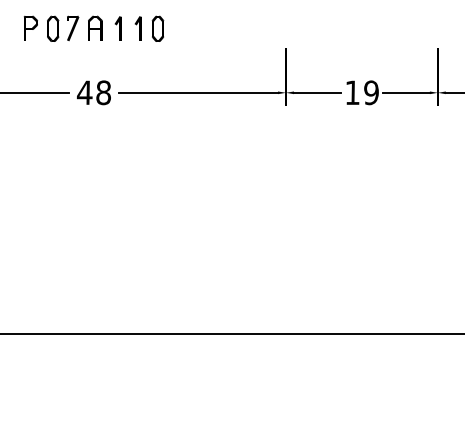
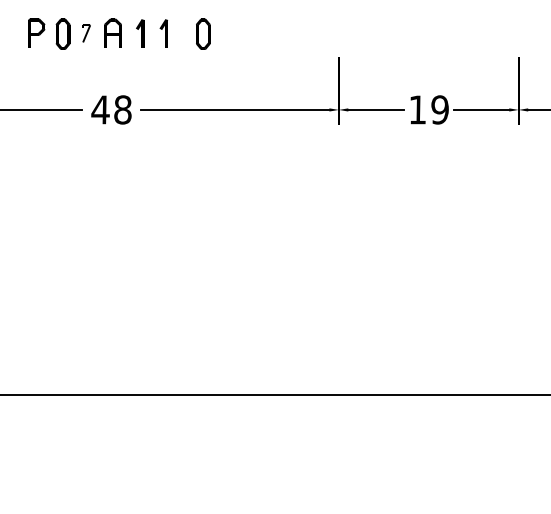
part: (72, 28) -> (86, 33), size x0.6
part: (158, 28) -> (203, 33), moved

